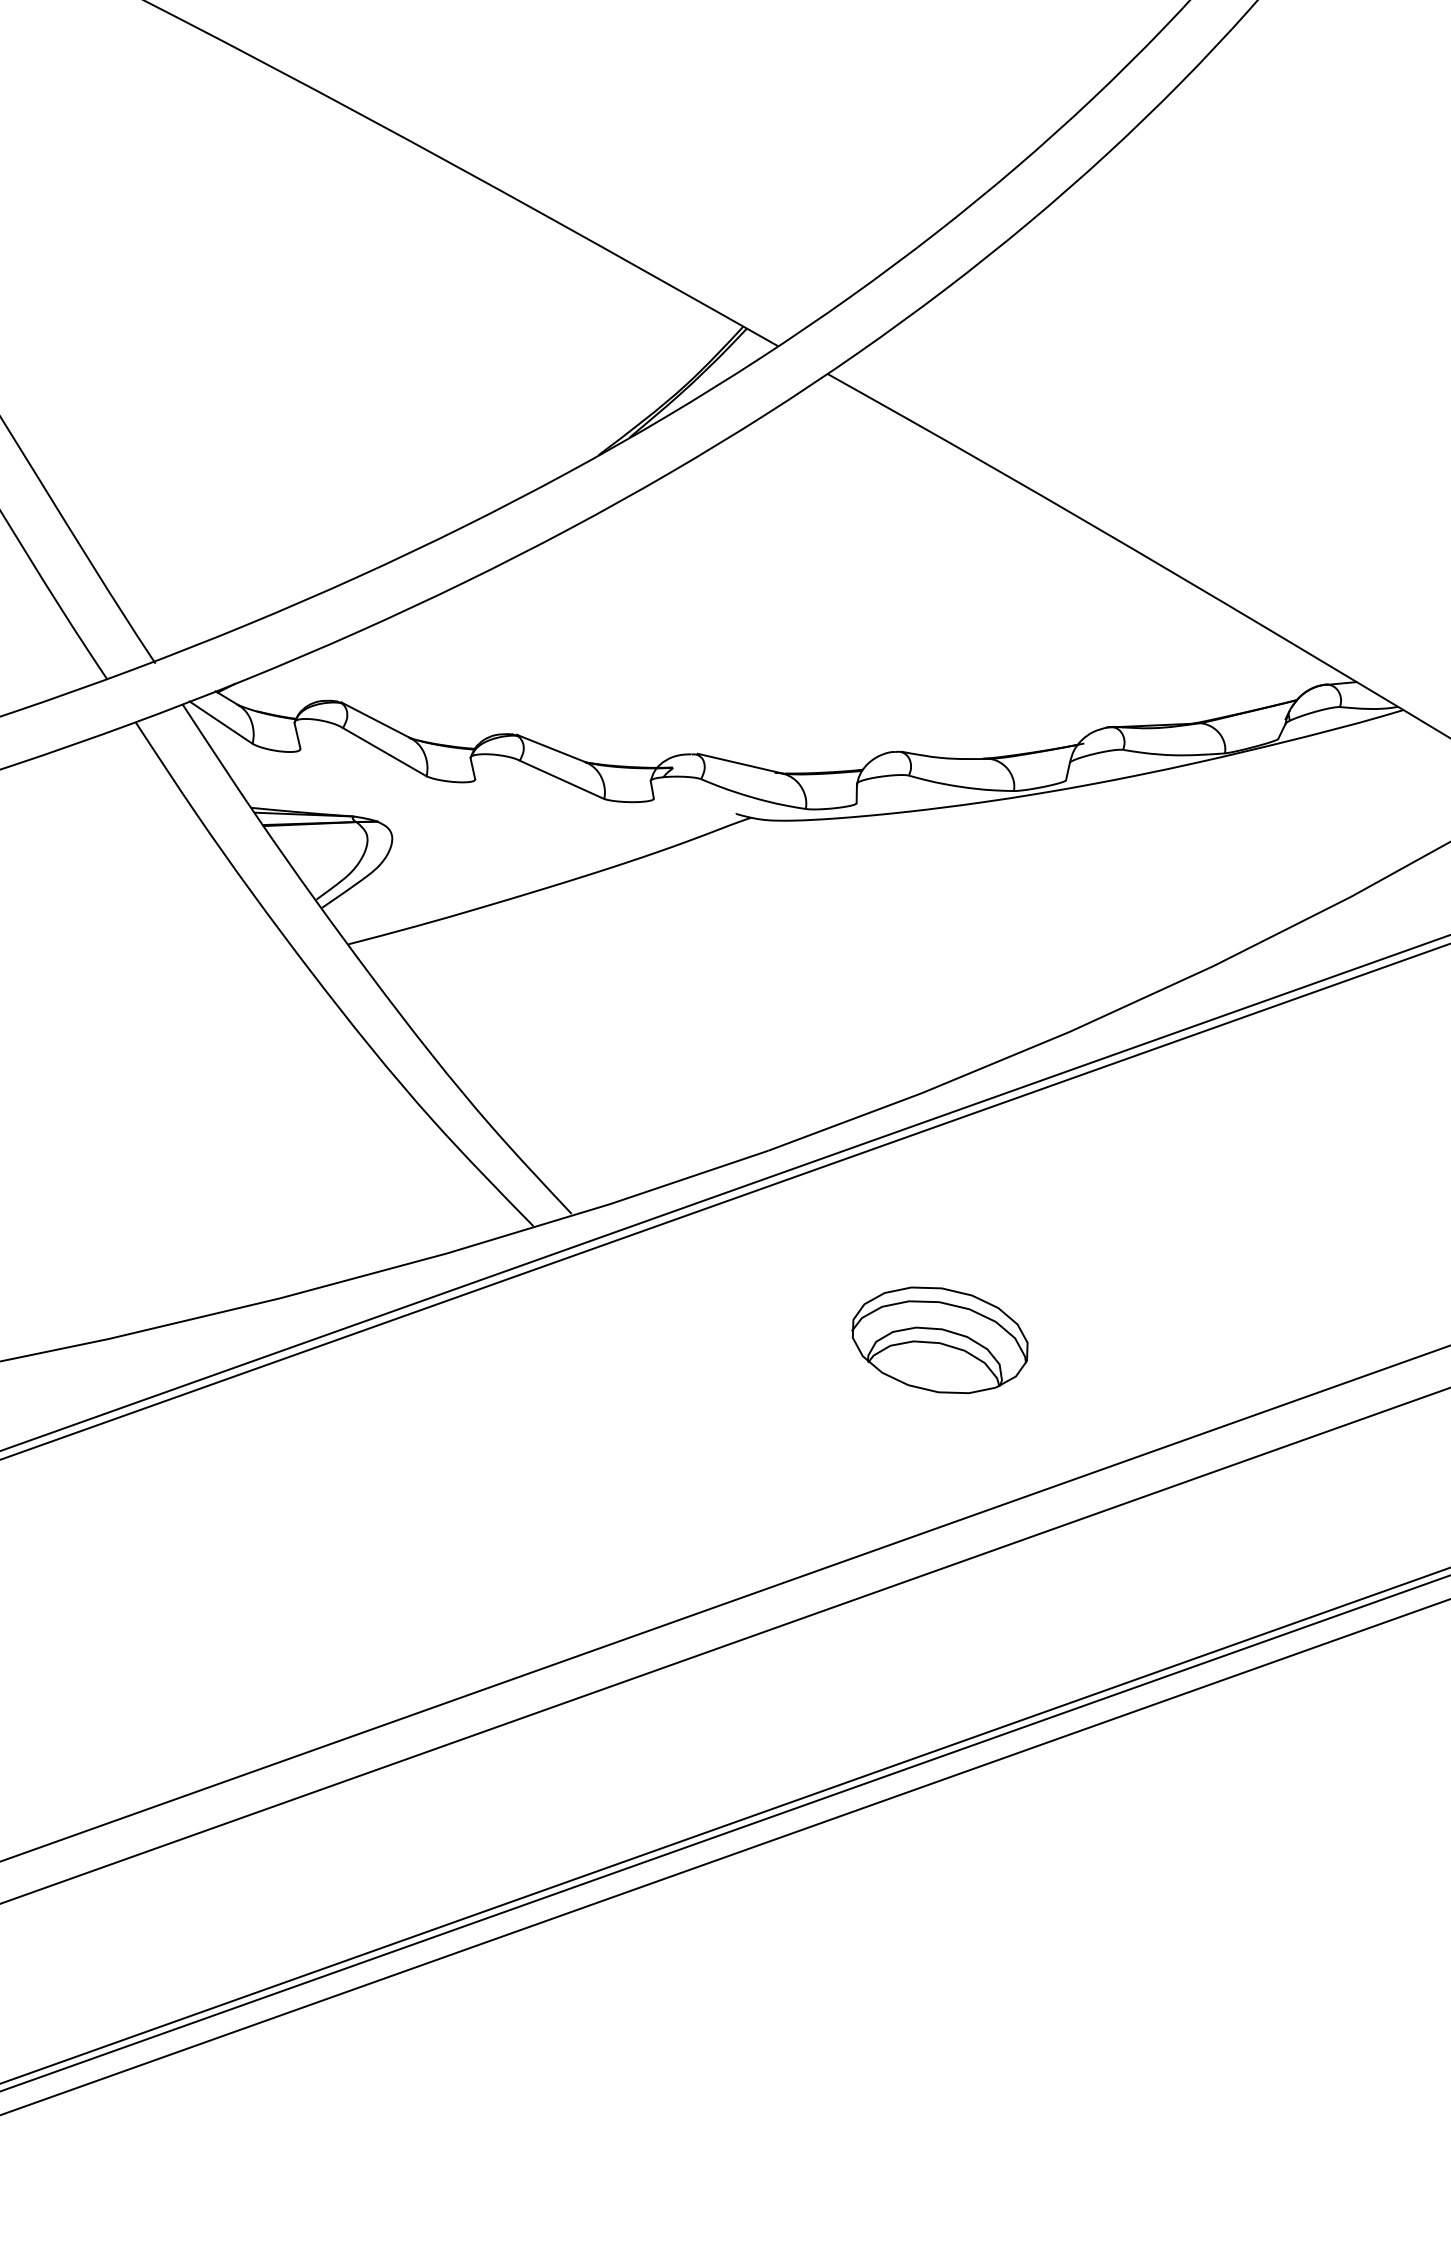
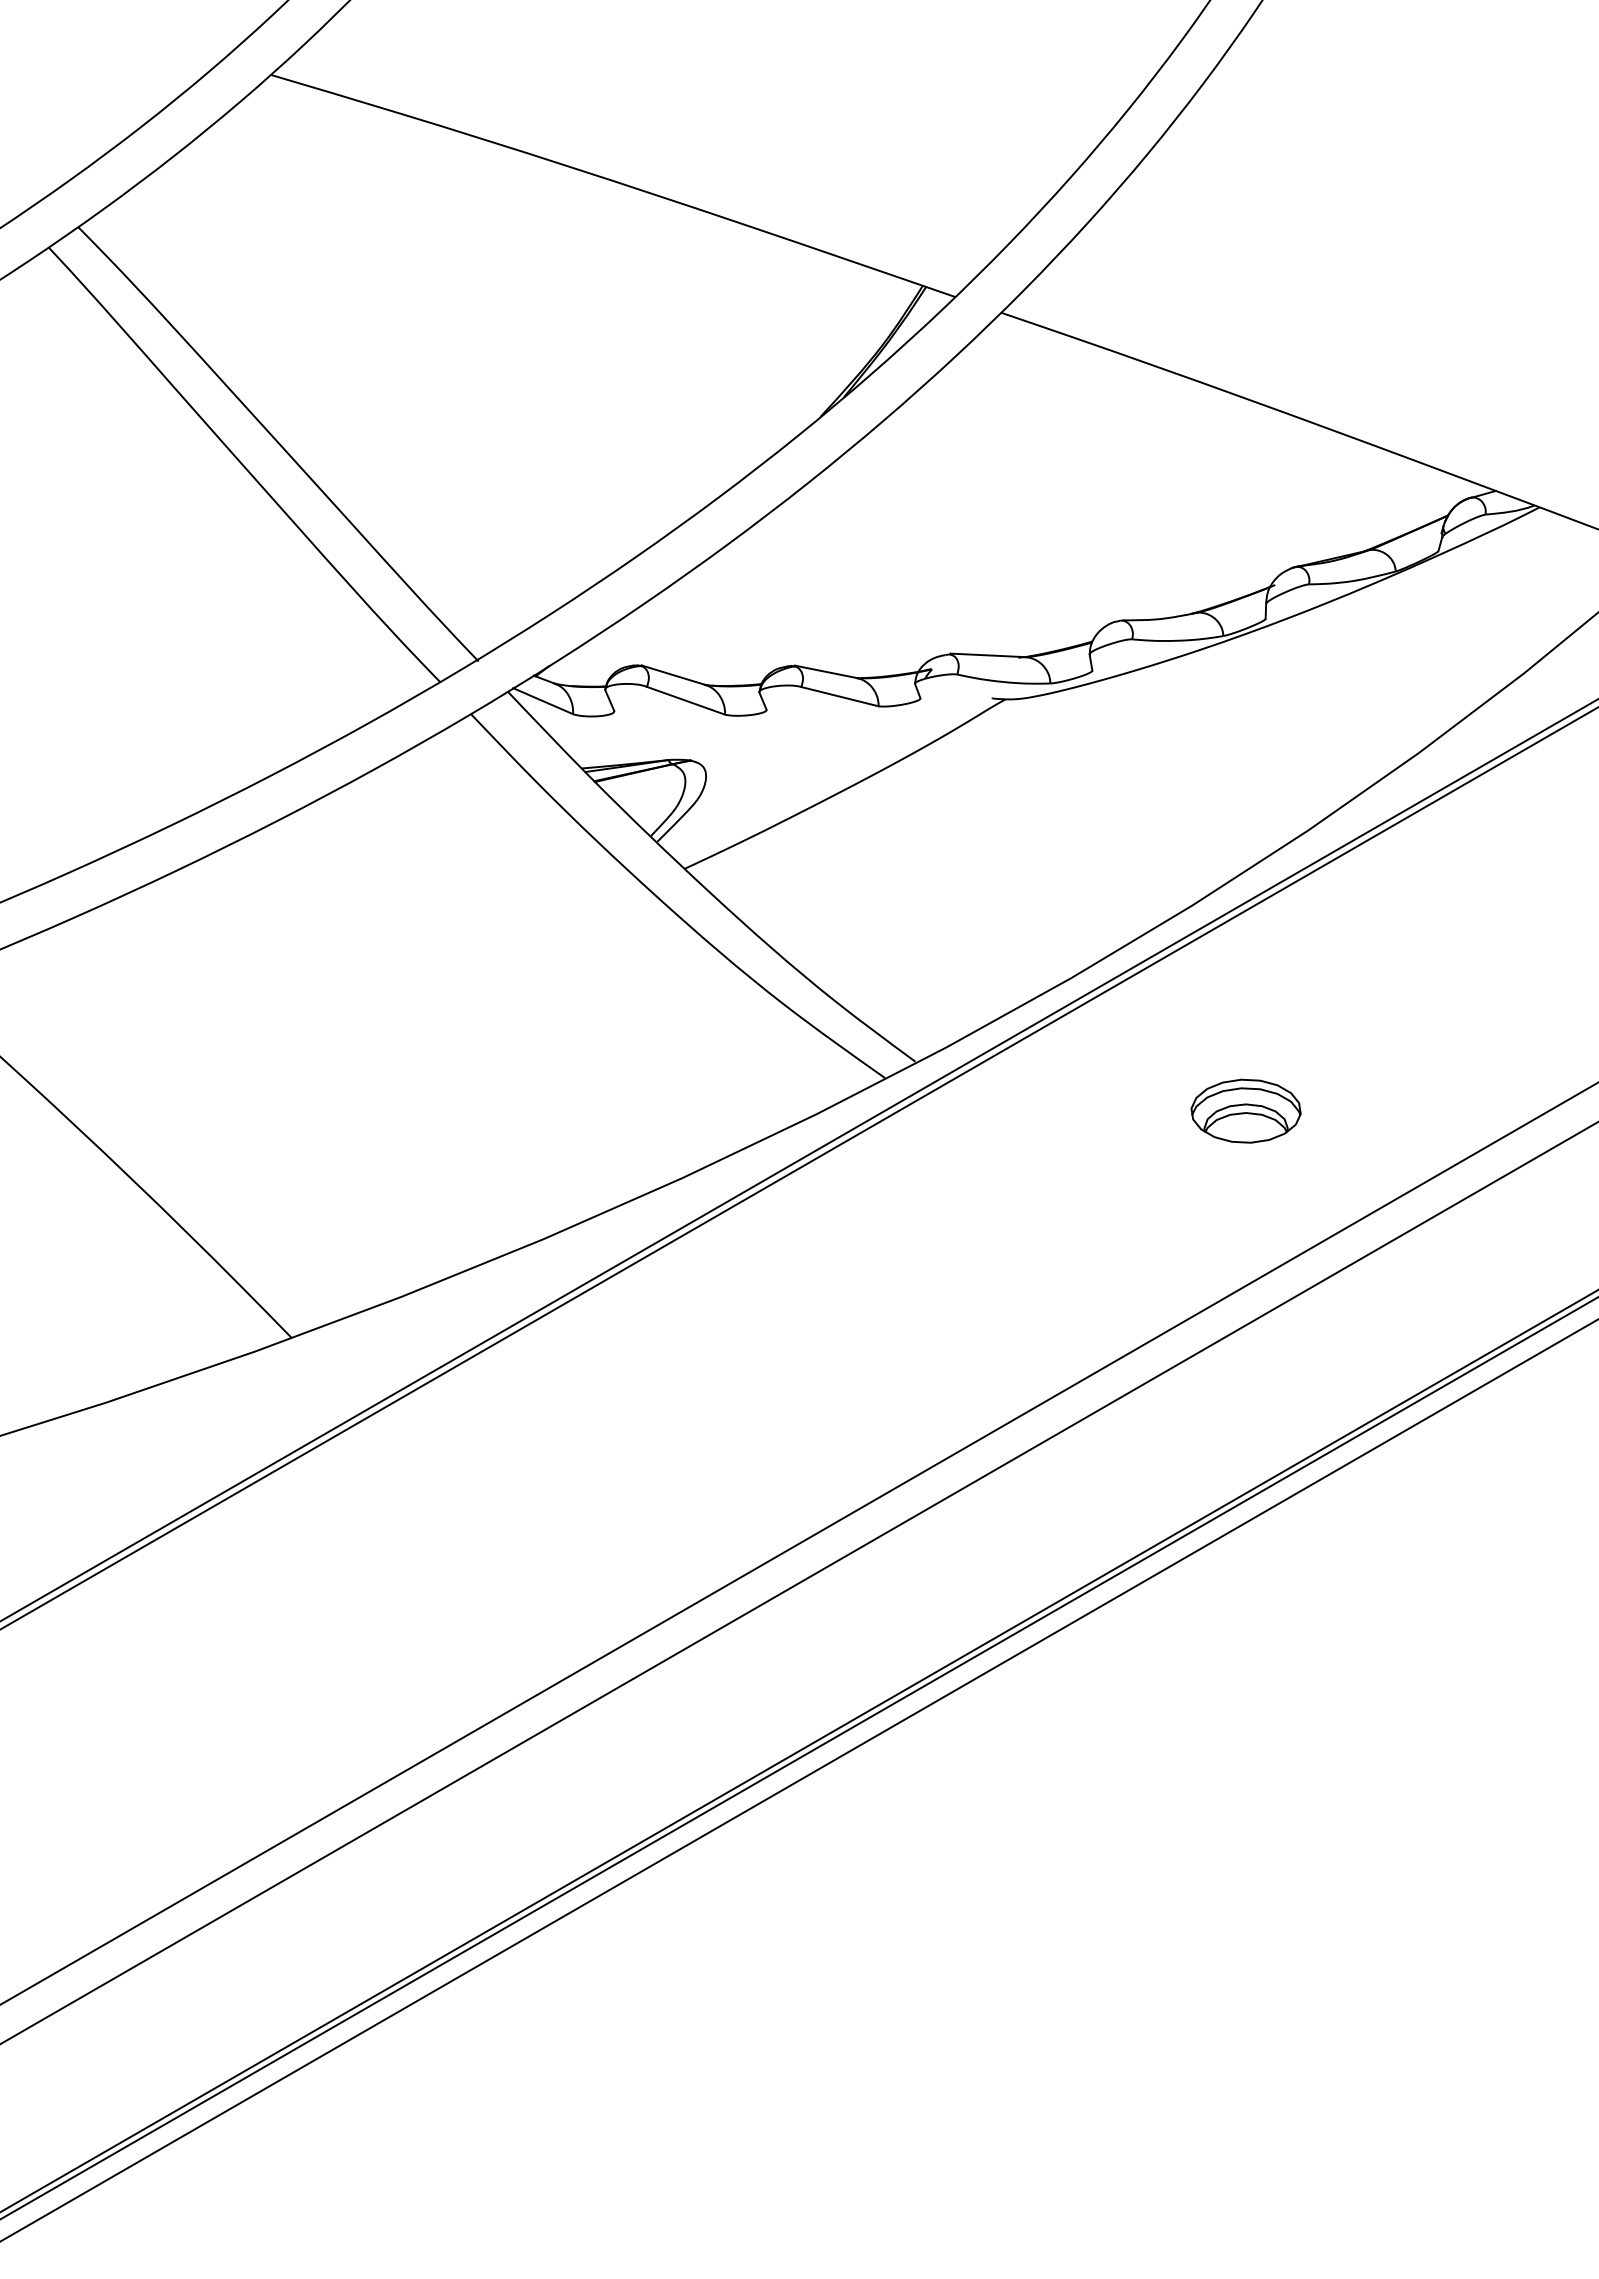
part: (939, 1339) -> (1245, 1110), size x0.71

